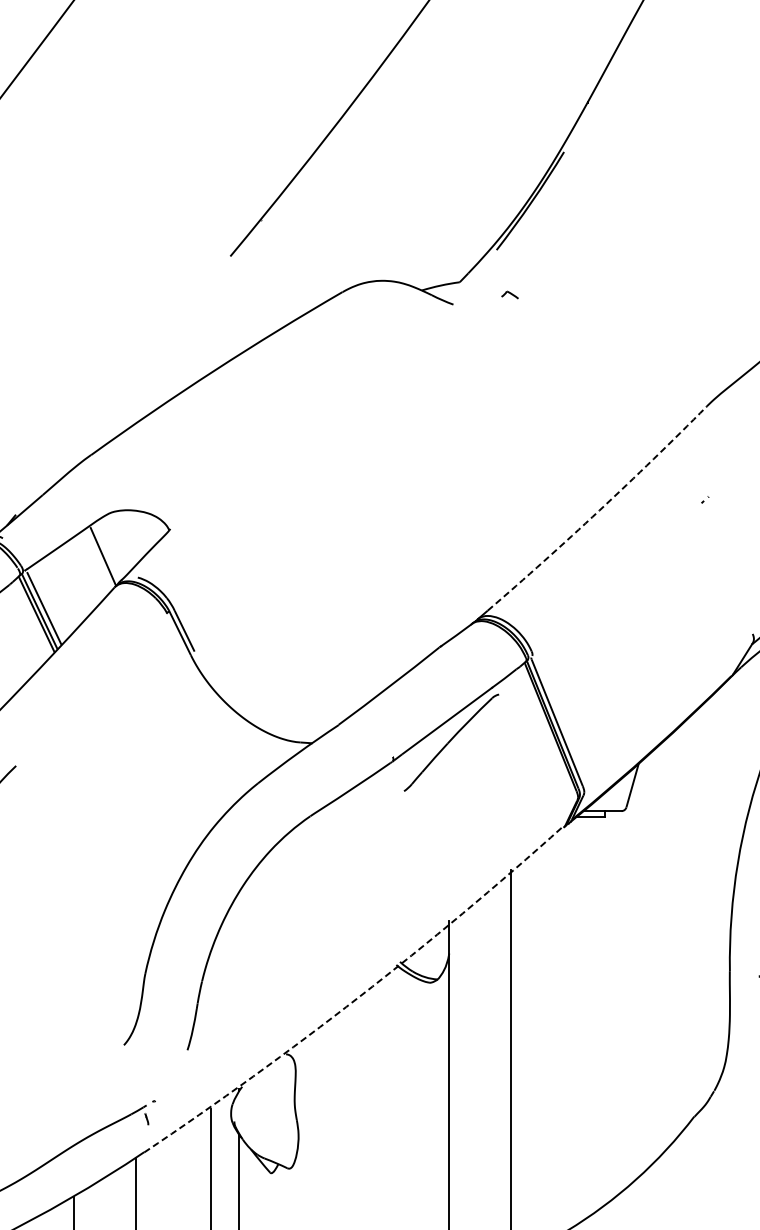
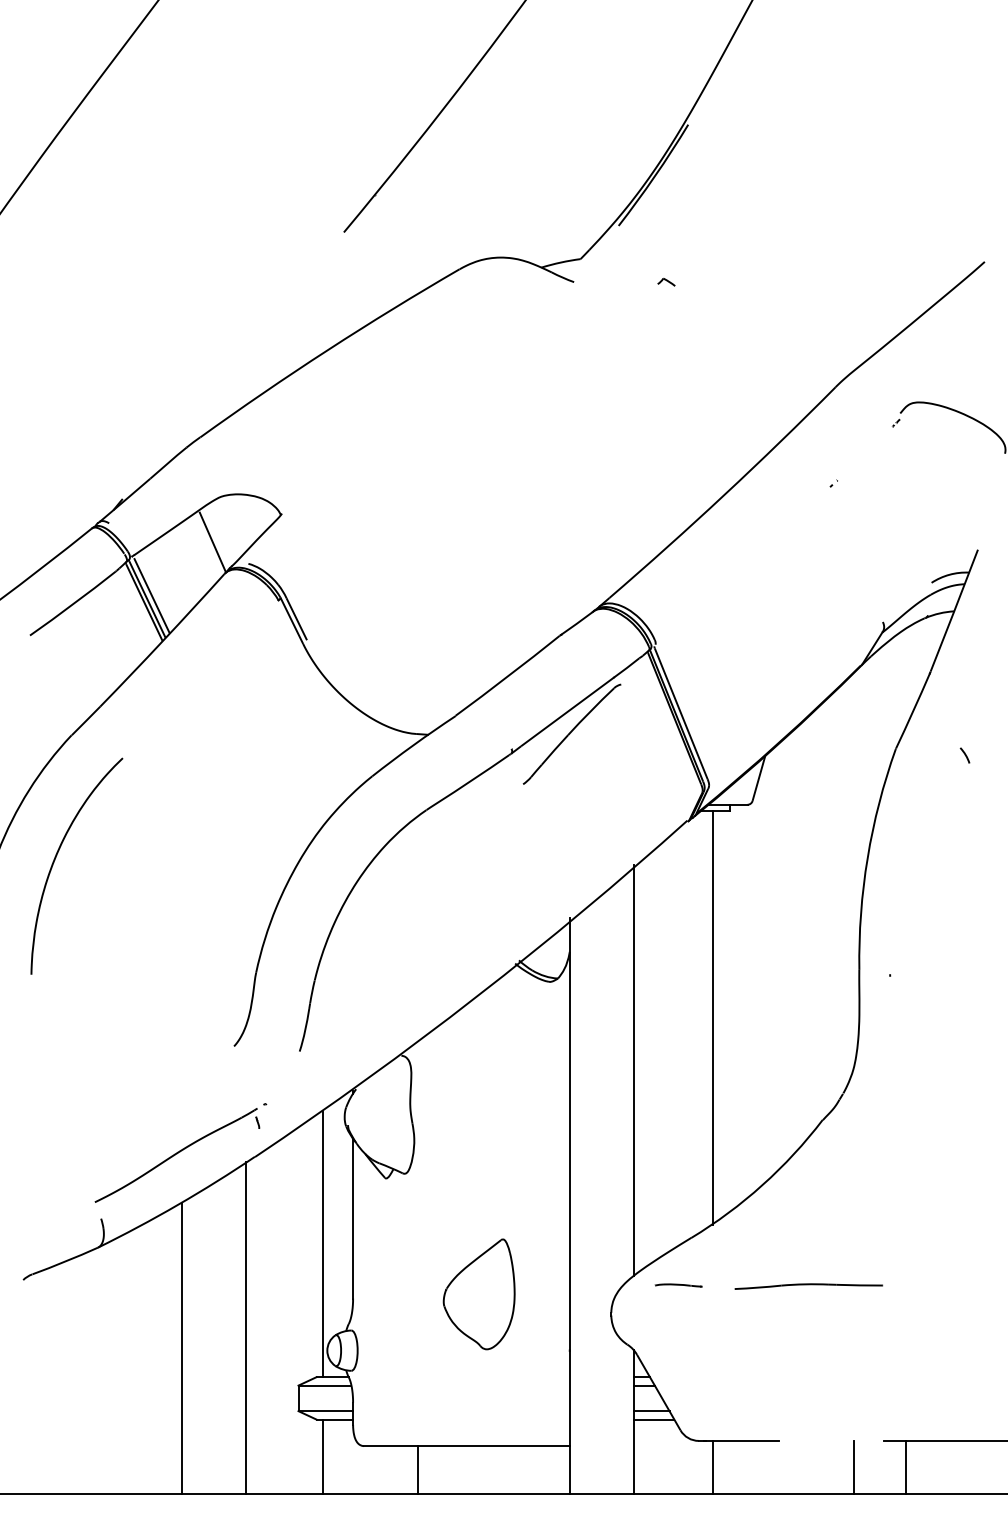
part: (510, 294) -> (666, 281), moved
arc: (599, 510) -> (724, 494), dashed -> solid
arc: (359, 996) -> (477, 996), dashed -> solid
line: (587, 1017) -> (712, 1017), added

